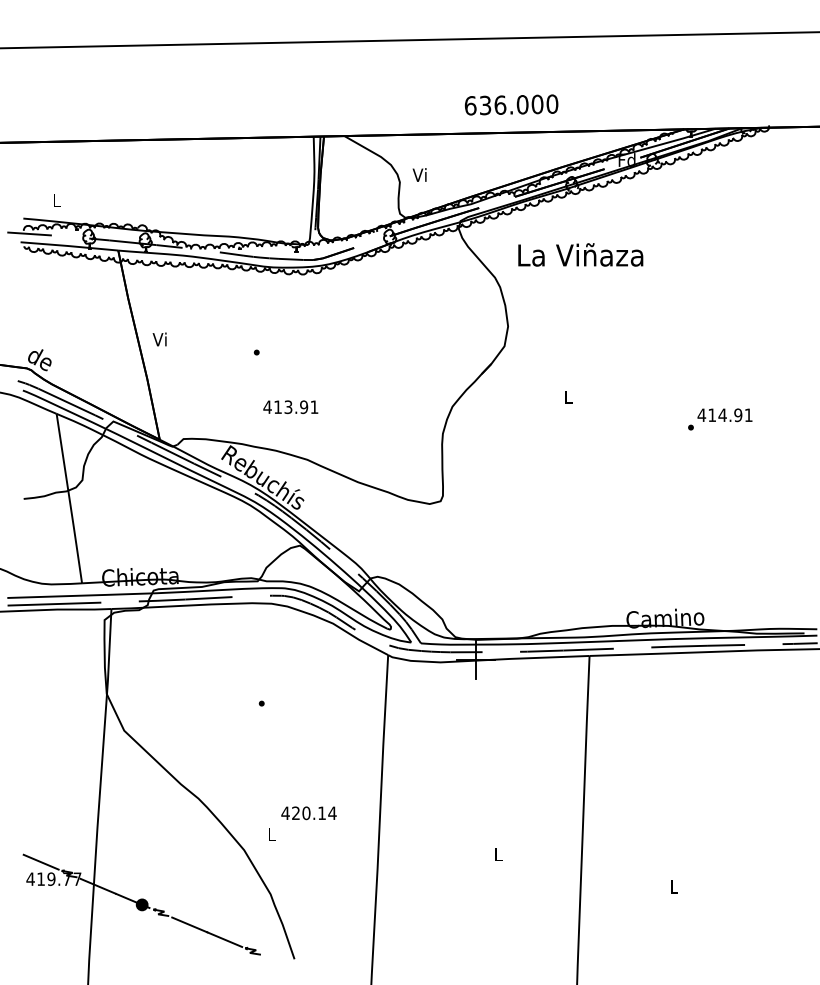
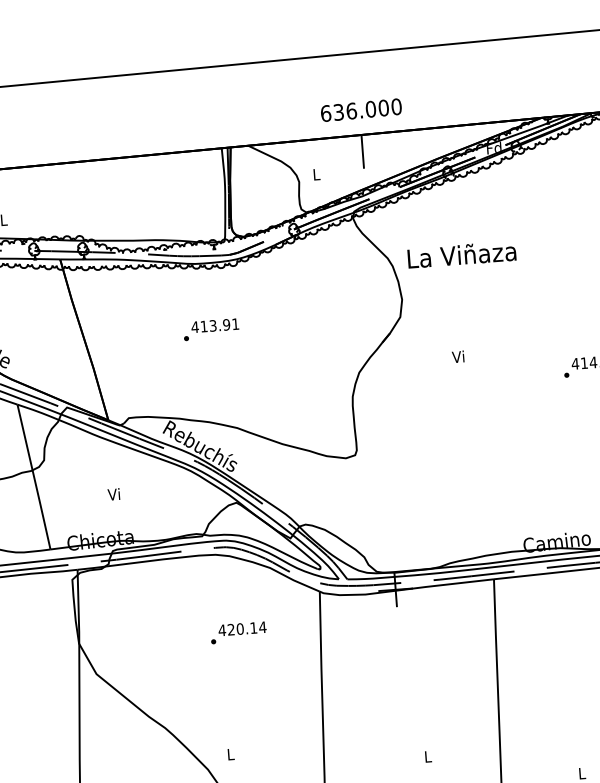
text: (511, 104) -> (361, 109), moved
line: (475, 152) -> (362, 151), added
text: (419, 174) -> (315, 174), Vi -> L
text: (580, 254) -> (461, 254), moved
text: (159, 339) -> (113, 494), moved
text: (567, 396) -> (458, 356), L -> Vi
text: (290, 406) -> (214, 325), moved
text: (308, 813) -> (242, 629), moved

